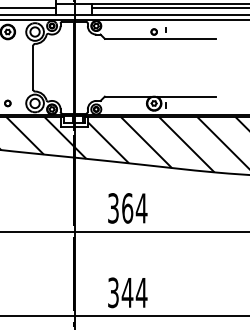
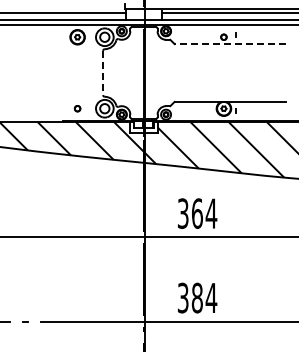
line: (160, 39) -> (230, 44), solid -> dashed
line: (33, 68) -> (103, 73), solid -> dashed
text: (127, 292) -> (197, 297), 344 -> 384

